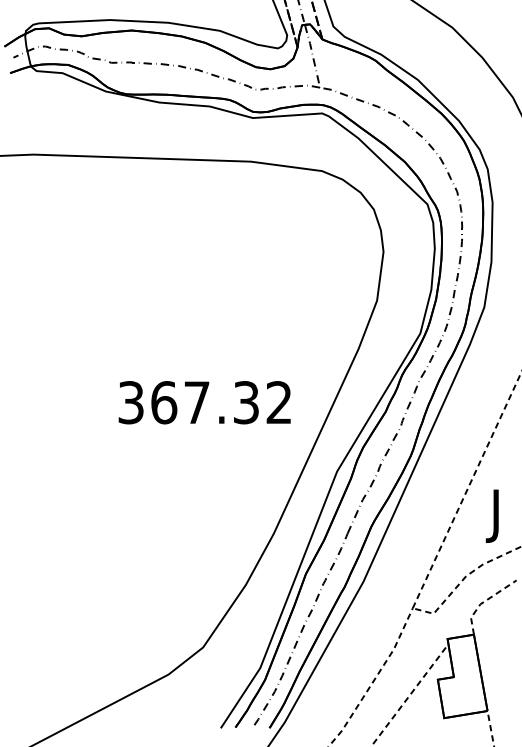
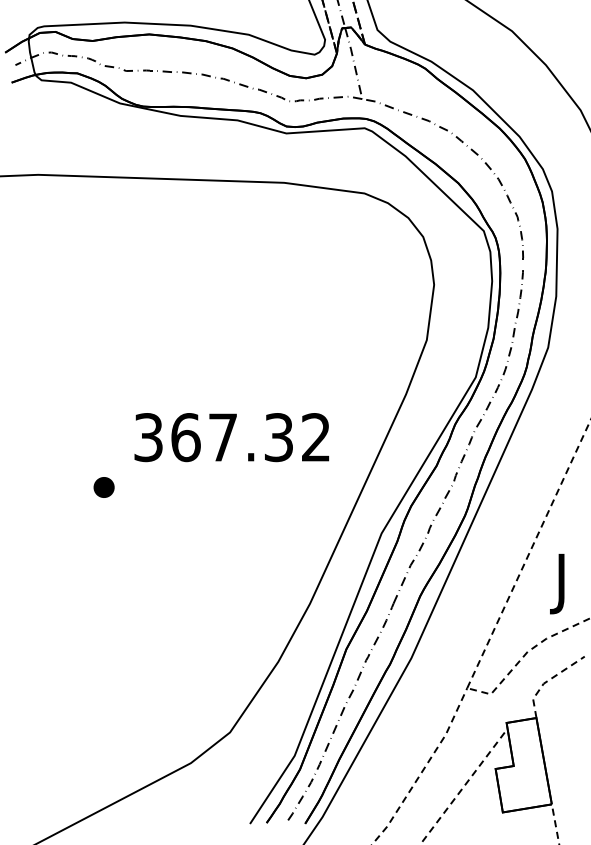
text: (204, 402) -> (231, 437), moved
part: (91, 430) -> (103, 487), added

